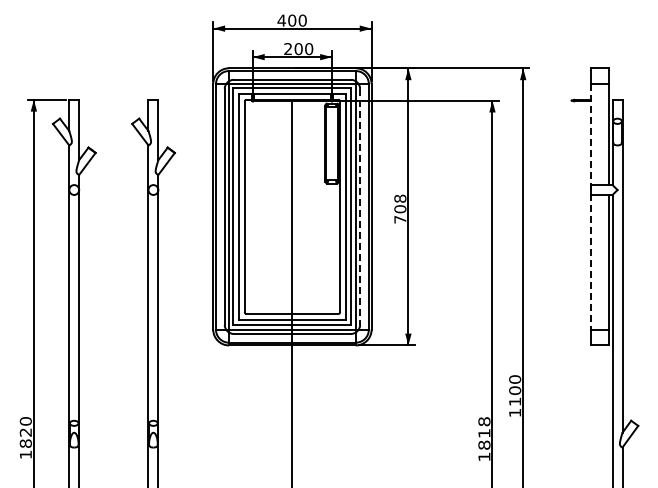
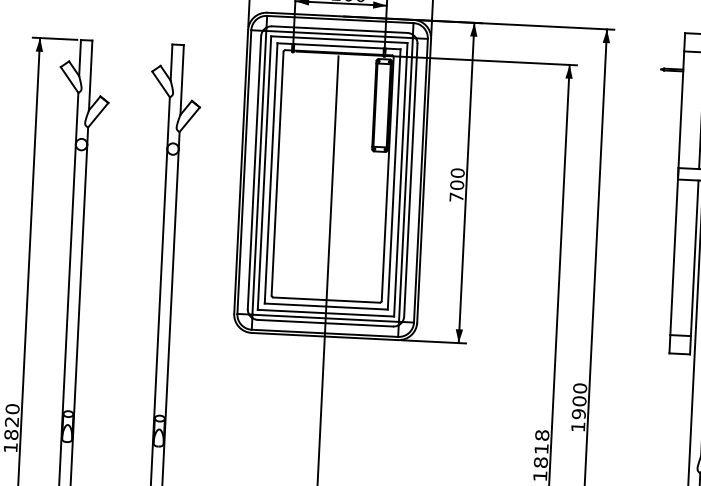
text: (400, 198) -> (457, 172), 708 -> 700
line: (360, 206) -> (411, 179), dashed -> solid
line: (590, 206) -> (676, 192), dashed -> solid
text: (515, 401) -> (579, 413), 1100 -> 1900

